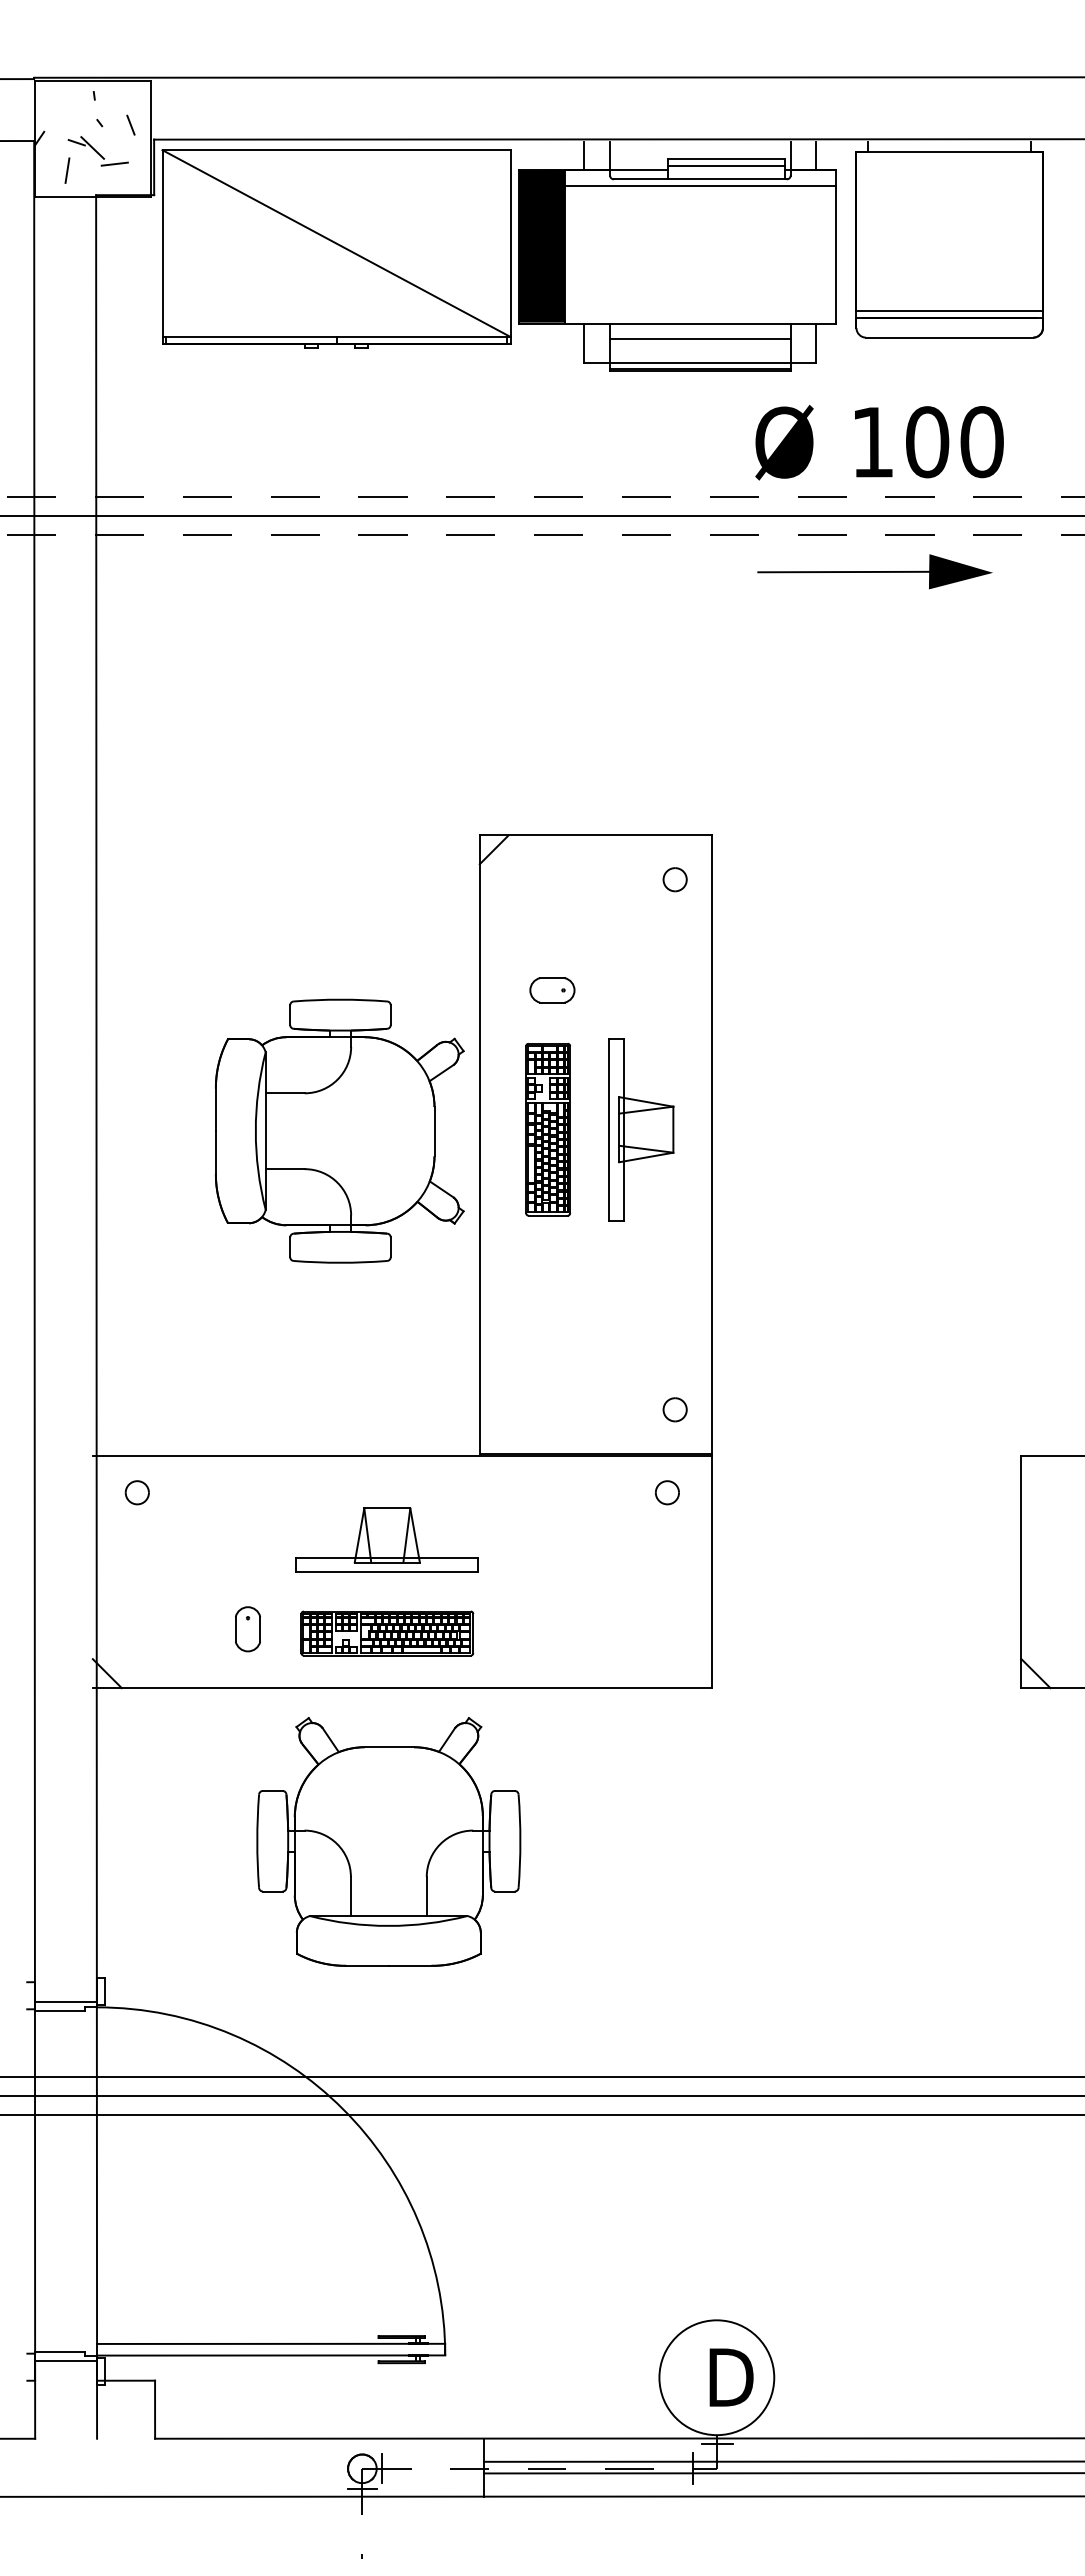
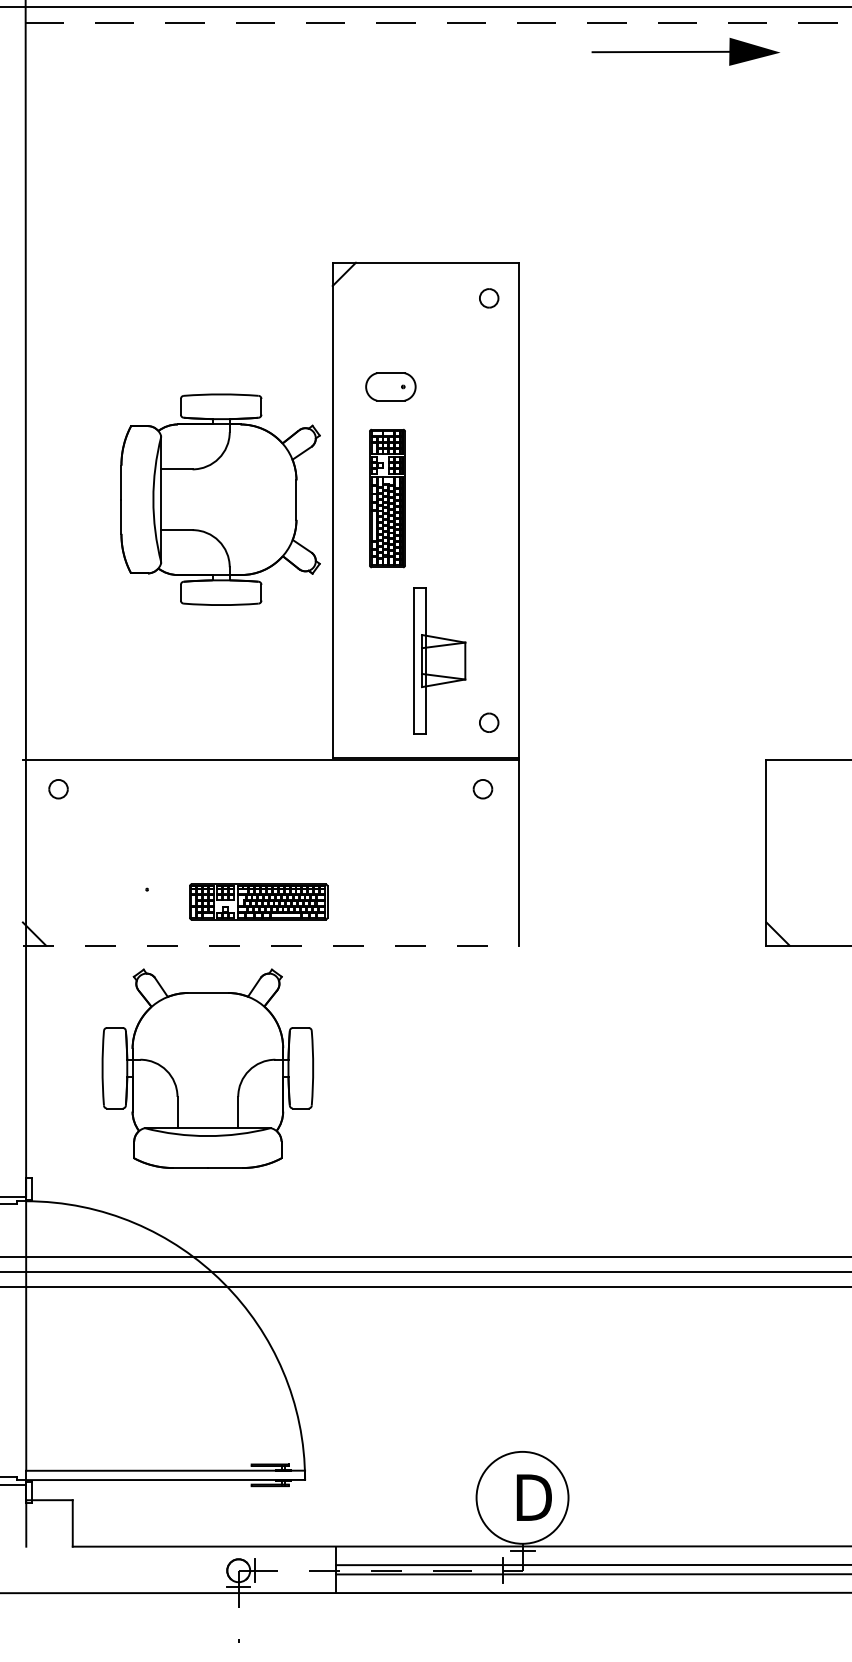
part: (874, 571) -> (685, 51), moved
part: (552, 990) -> (390, 387), size x1.4
part: (641, 1129) -> (439, 660), moved
part: (386, 1539) -> (258, 826), removed
part: (247, 1629) -> (146, 898), removed
line: (402, 1688) -> (270, 945), solid -> dashed
part: (388, 1841) -> (207, 1068), moved

